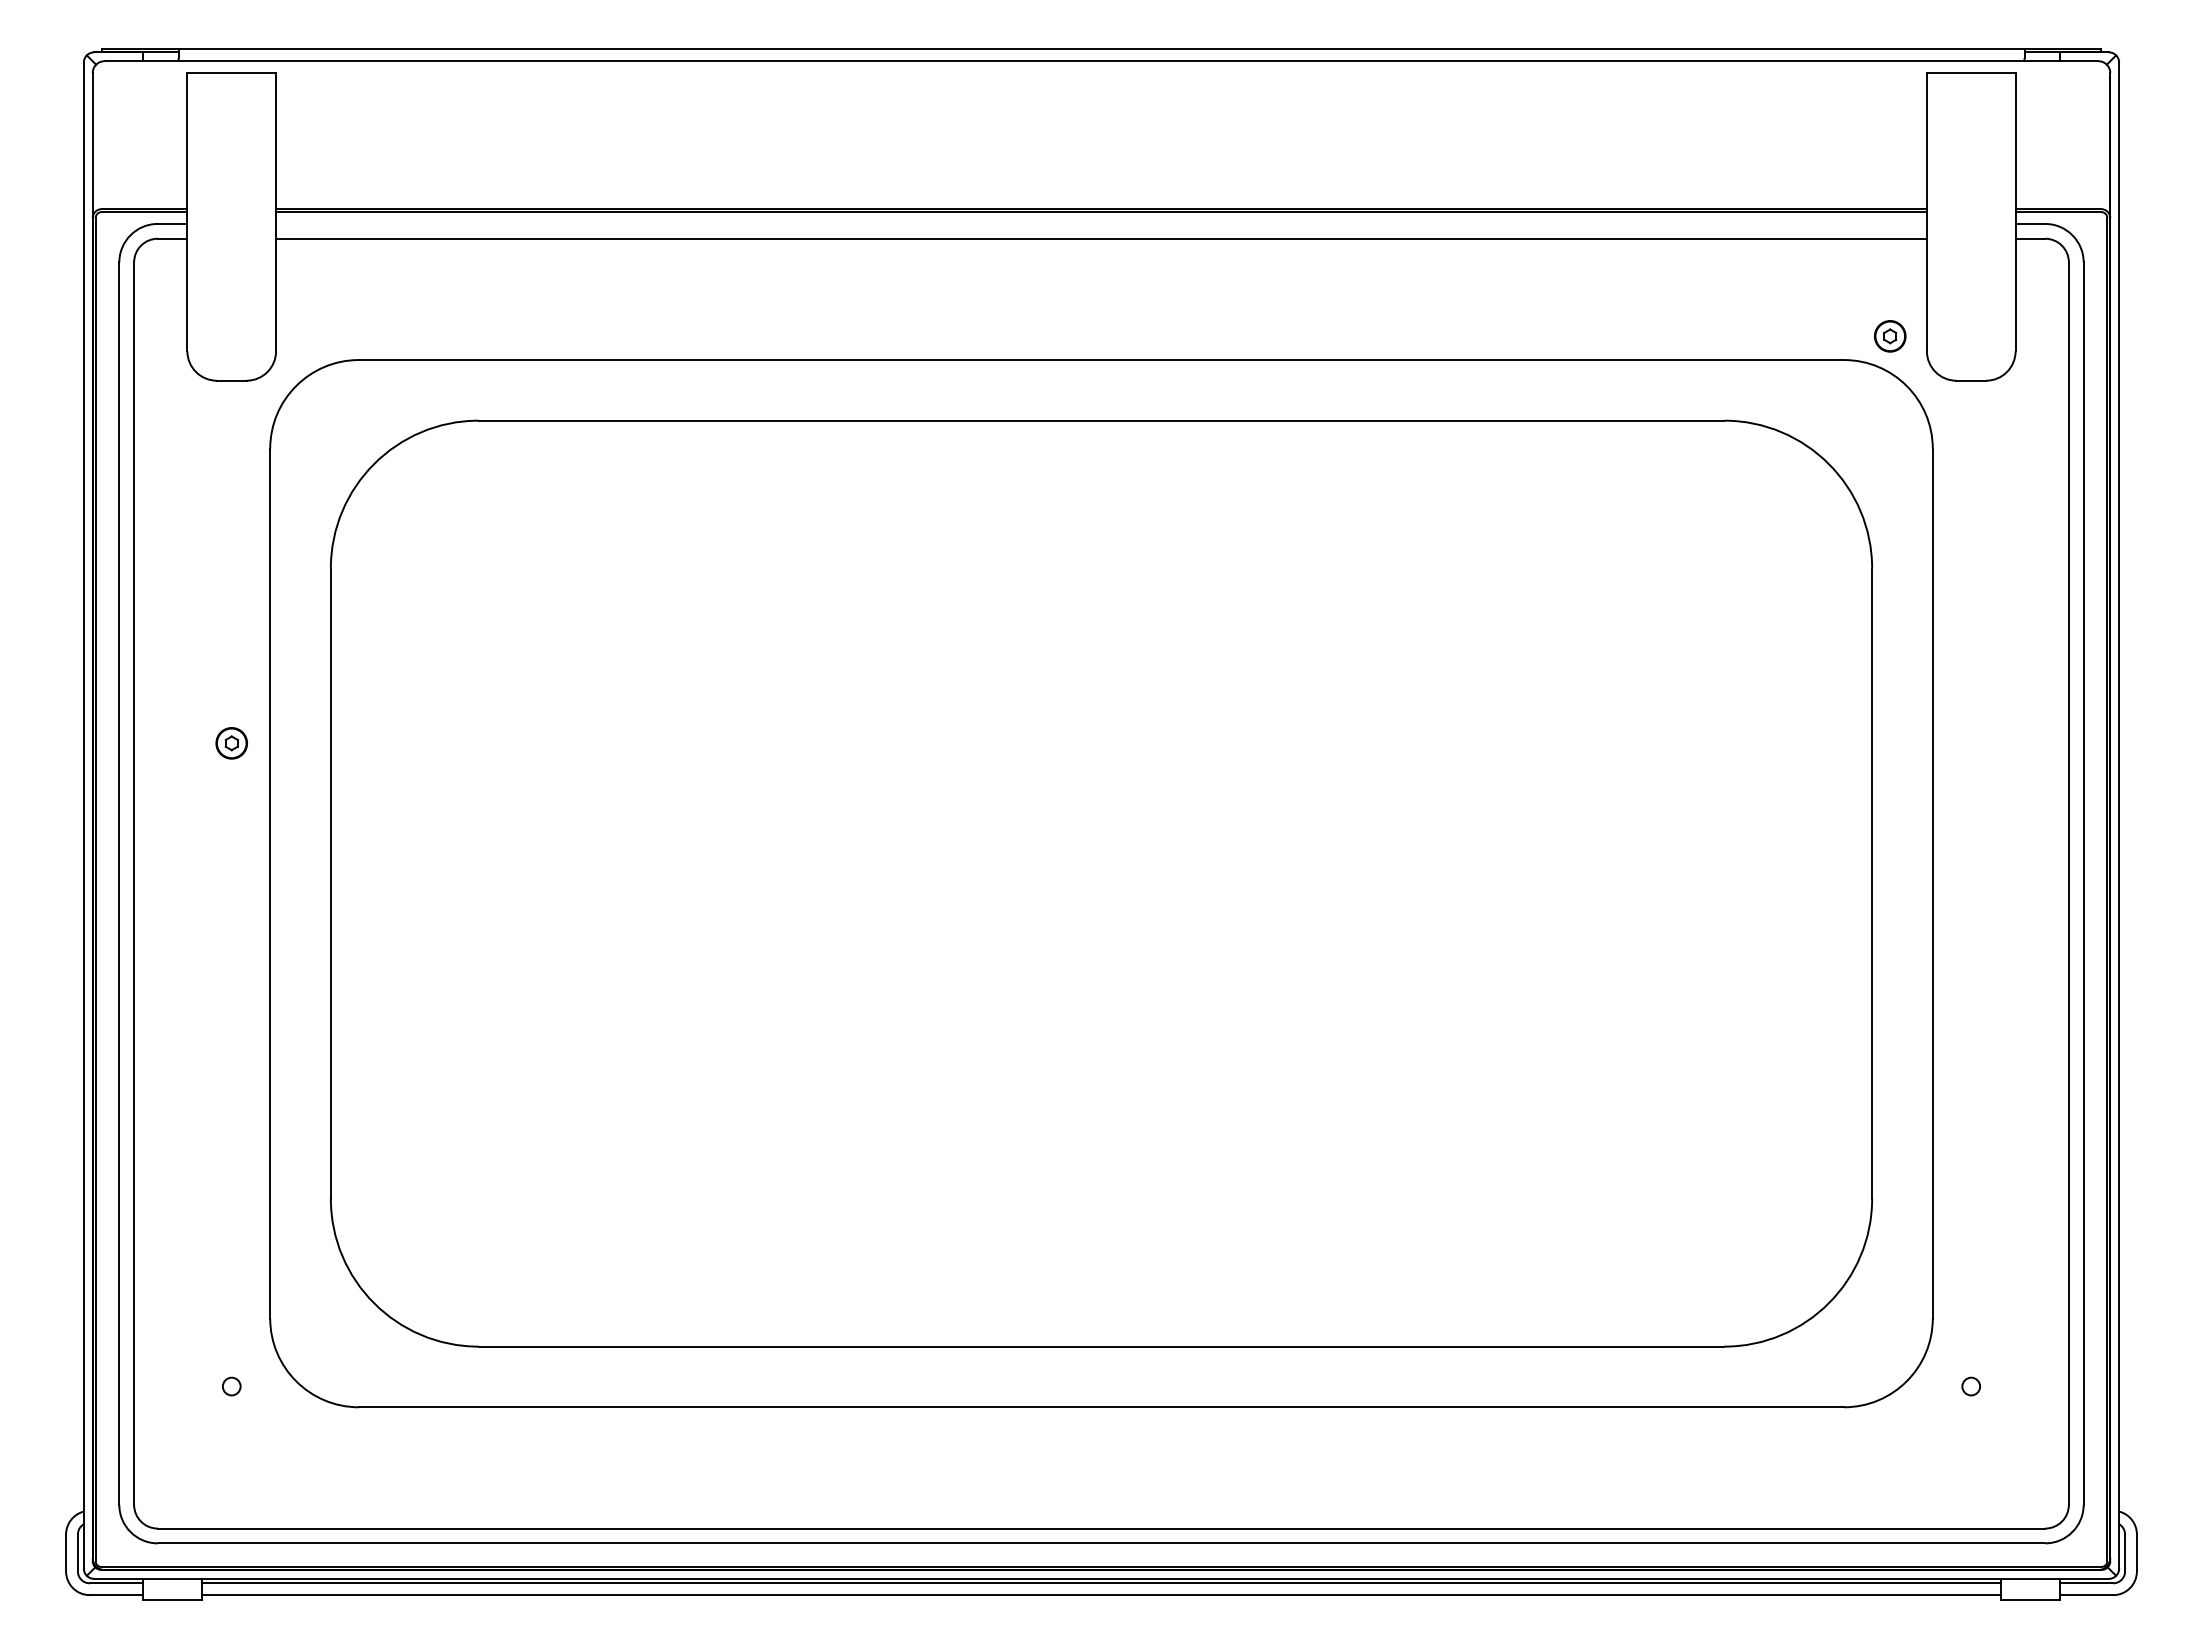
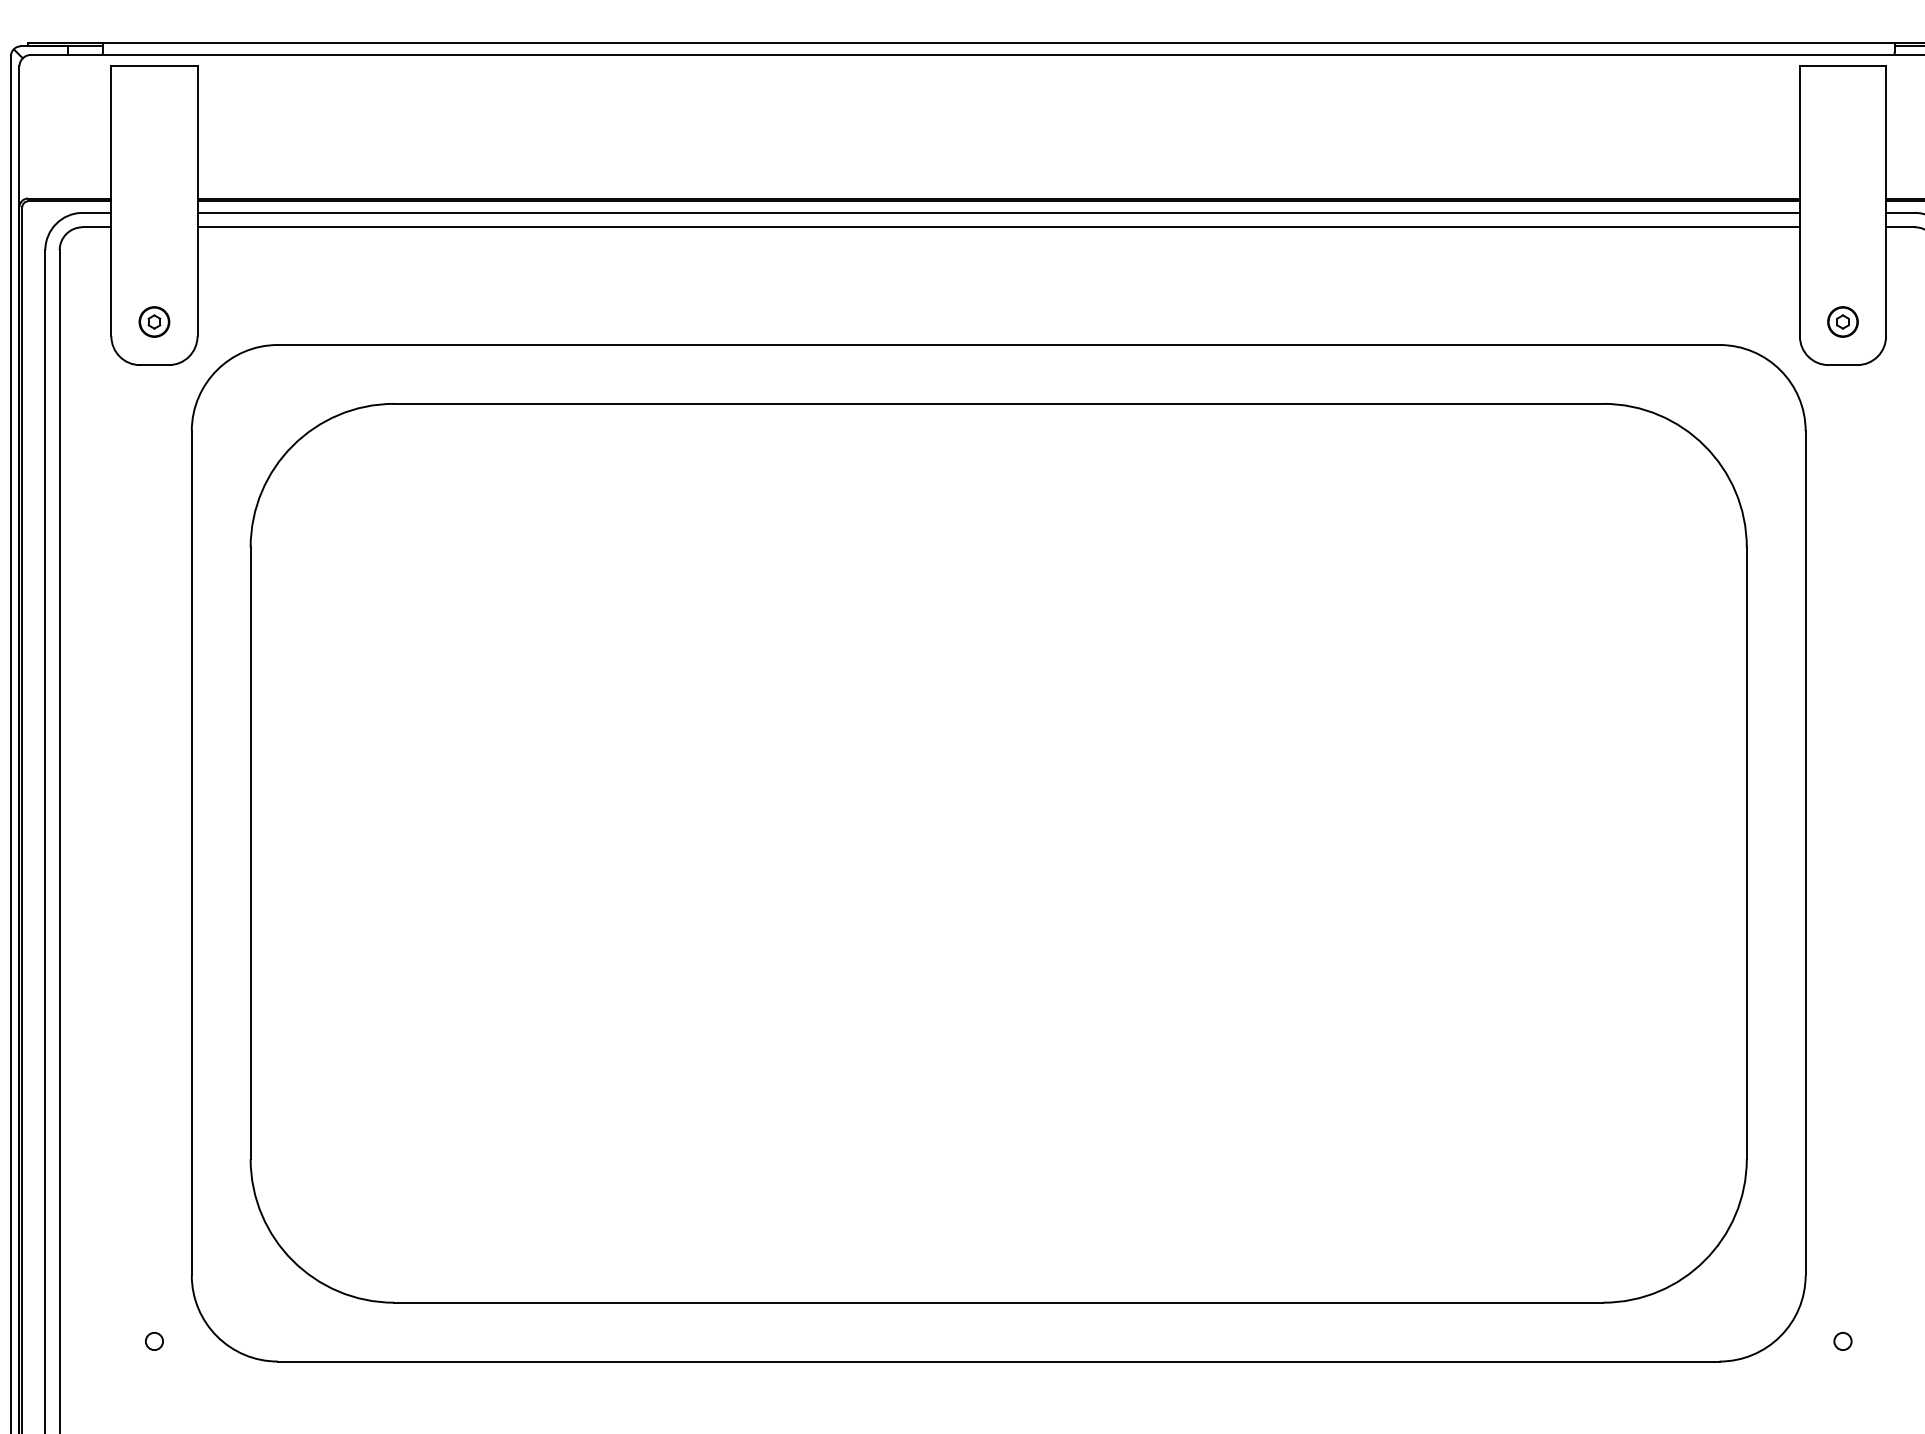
line: (1101, 223) -> (998, 212), added
part: (1890, 336) -> (1843, 322), moved
part: (231, 743) -> (154, 322), moved

